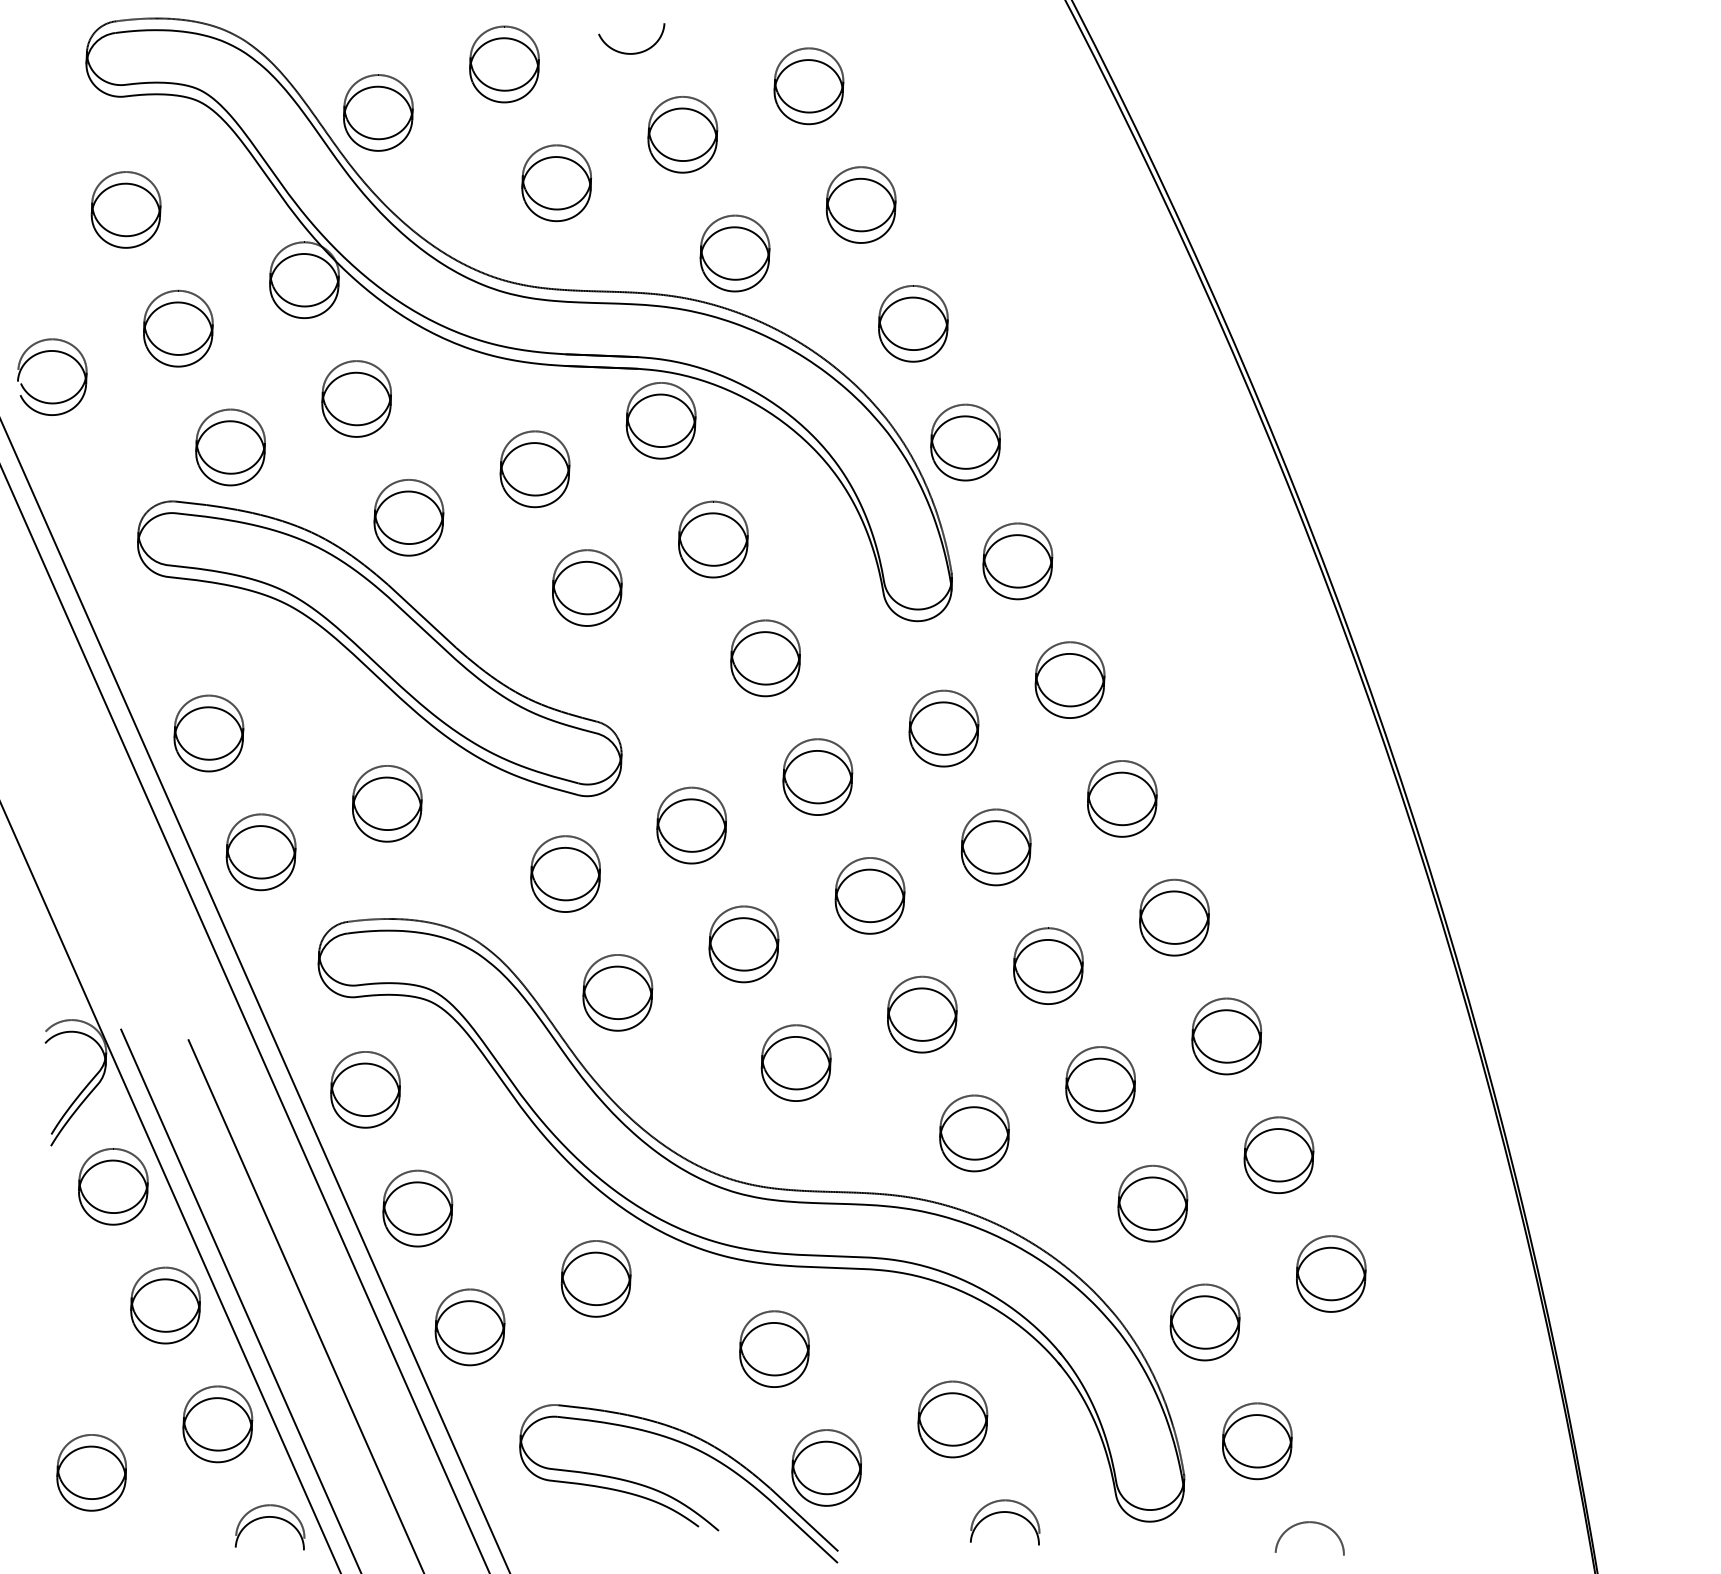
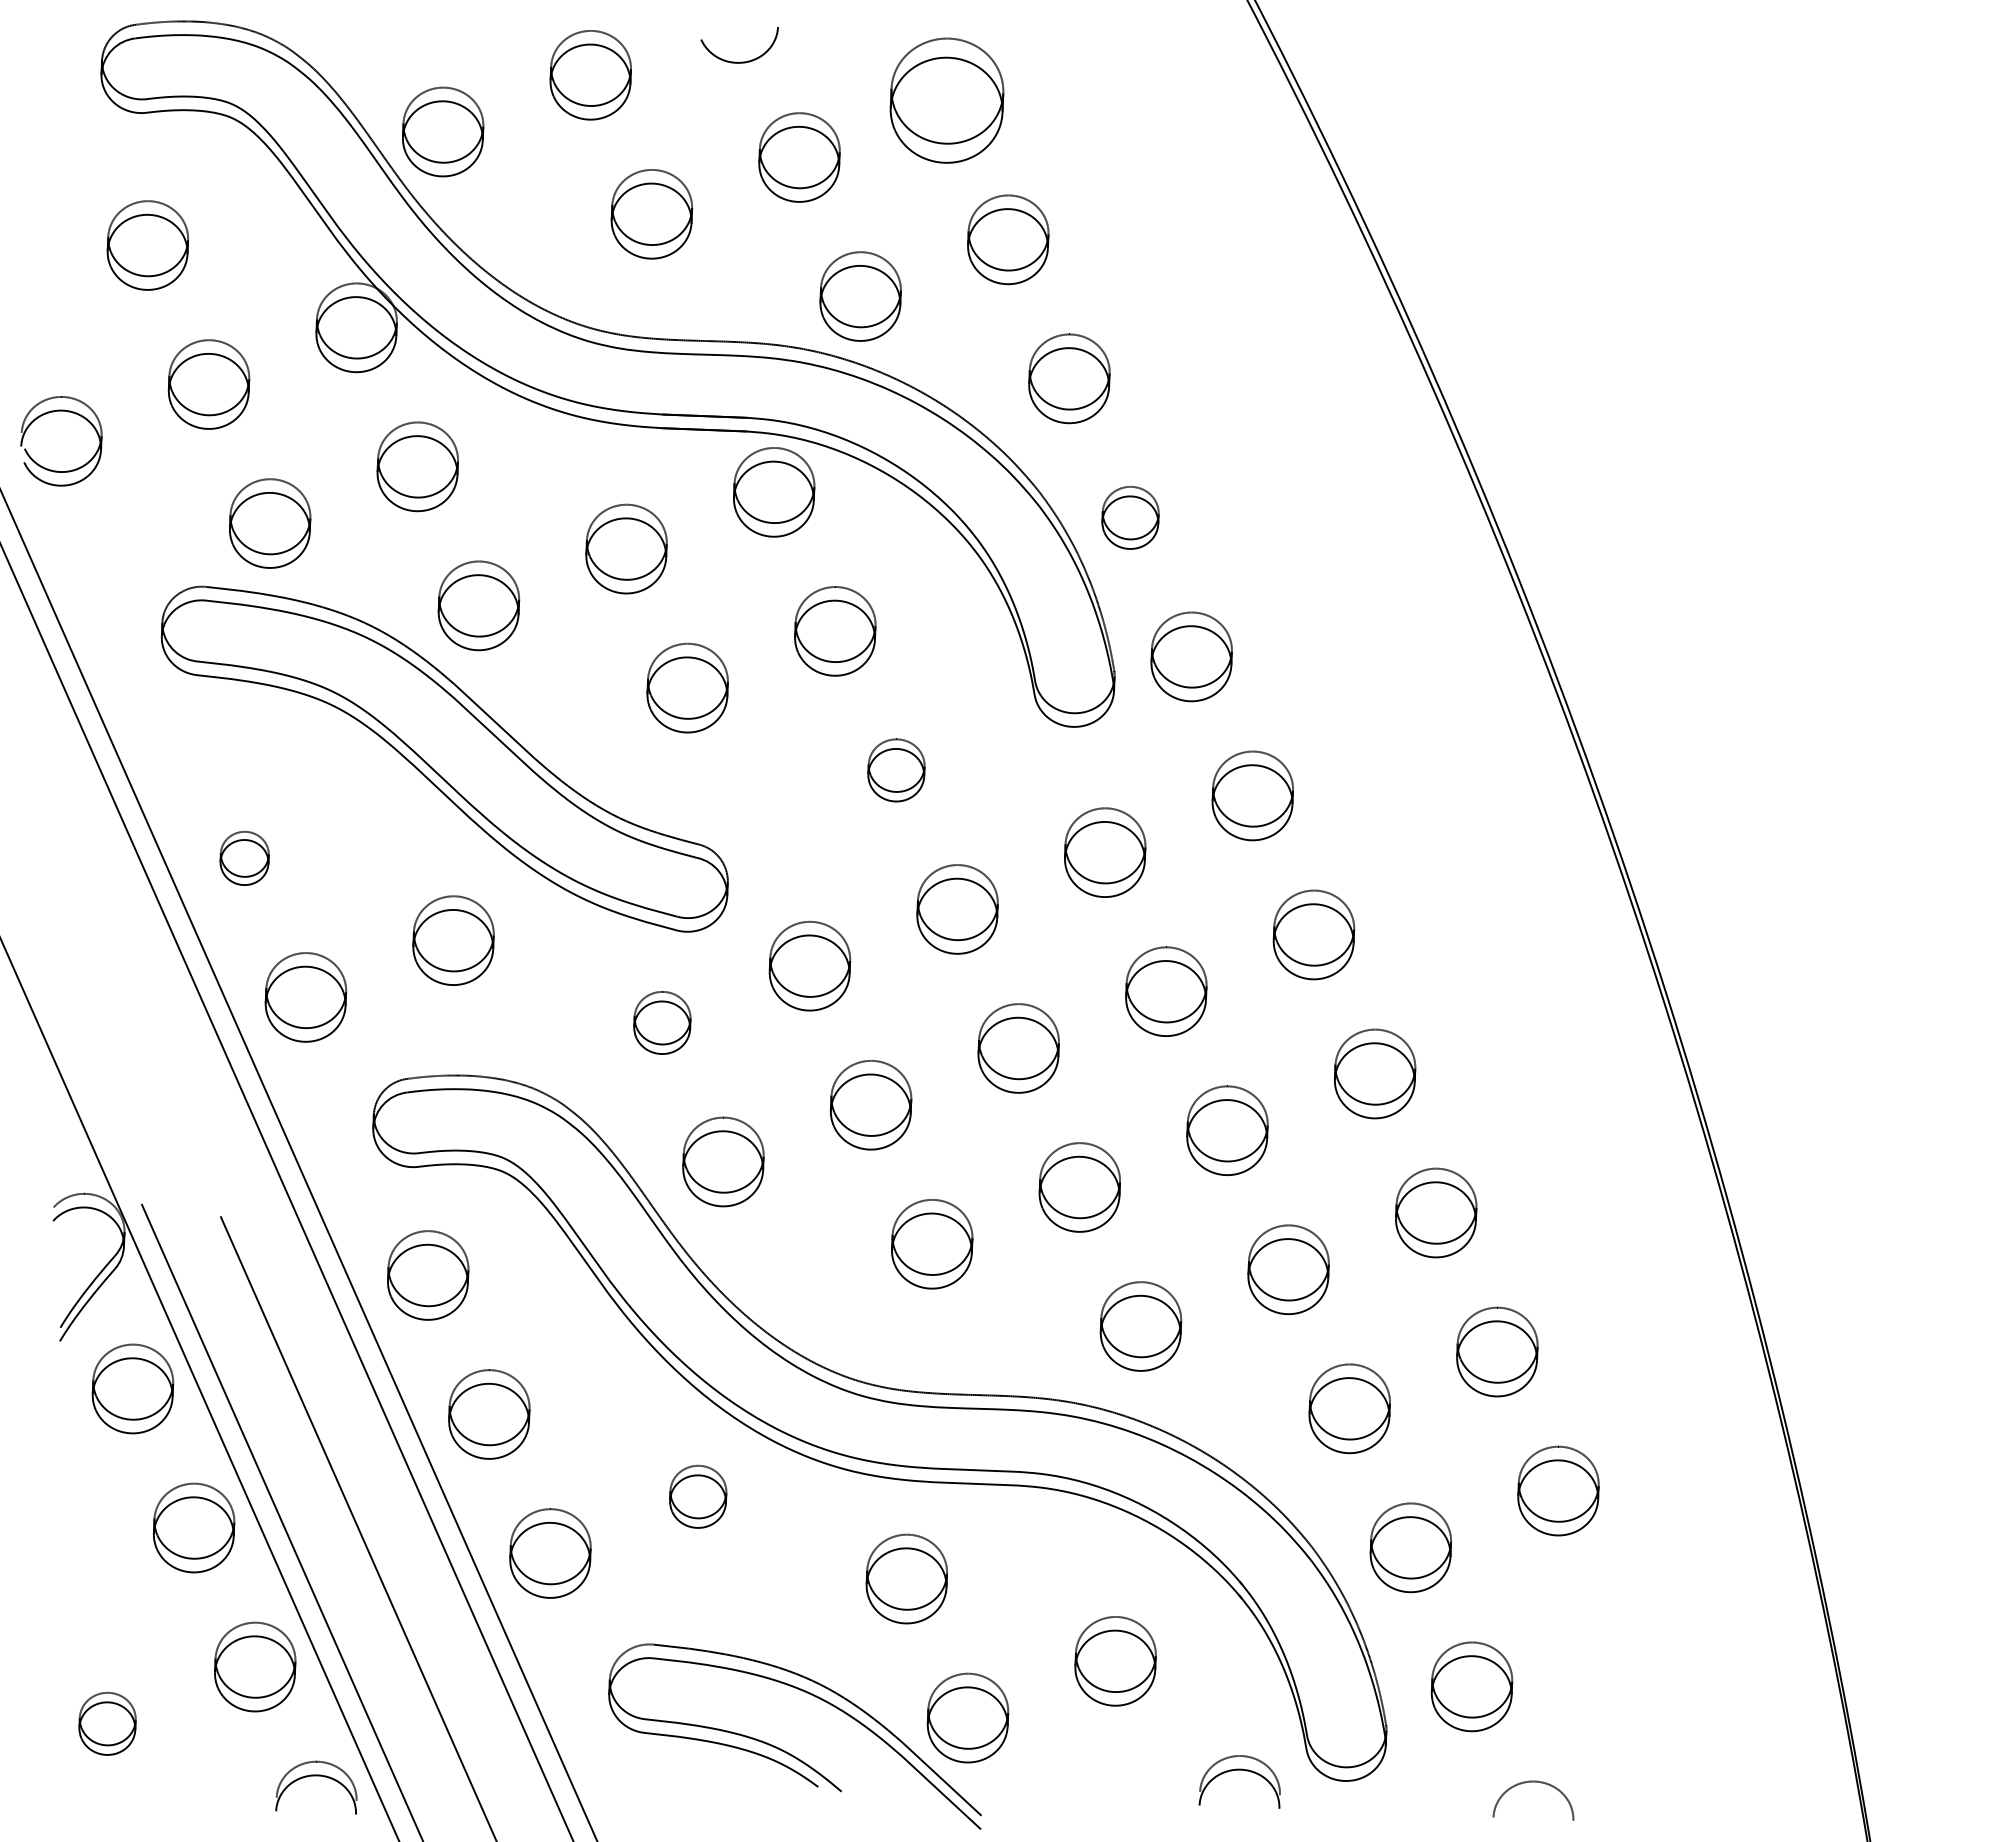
part: (809, 86) -> (947, 100), size x1.4
part: (965, 442) -> (1130, 517), size x0.7
part: (765, 658) -> (896, 770), size x0.7
part: (208, 733) -> (244, 858), size x0.6
part: (565, 873) -> (662, 1022), size x0.7
part: (596, 1278) -> (698, 1496), size x0.7
part: (91, 1472) -> (107, 1723), size x0.7
part: (1004, 1512) -> (1239, 1770), moved

